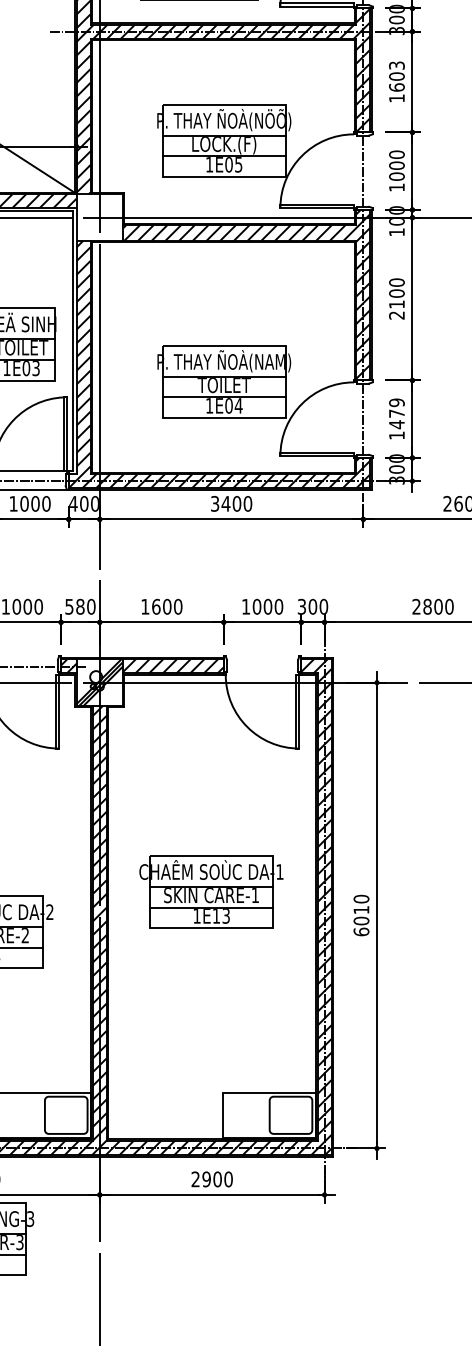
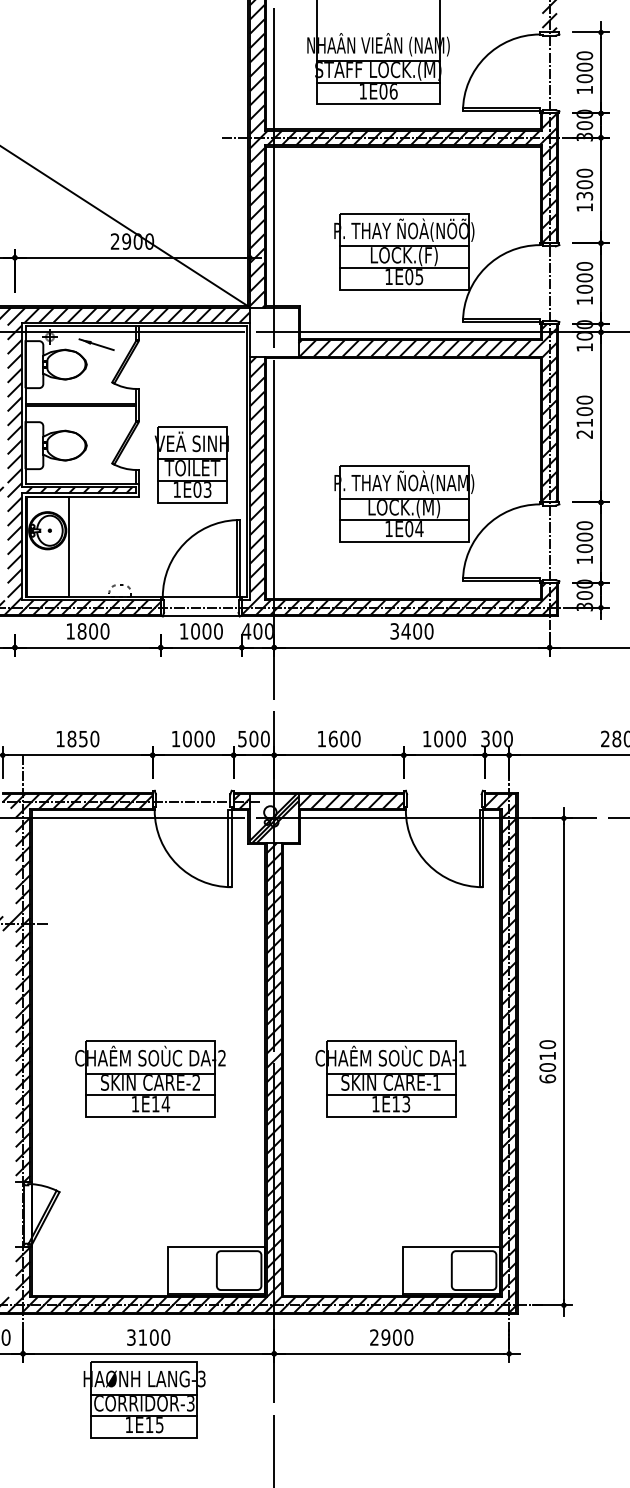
text: (396, 76) -> (584, 184), 1603 -> 1300
text: (224, 387) -> (404, 509), TOILET -> LOCK.(M)
text: (396, 414) -> (584, 537), 1479 -> 1000
text: (79, 607) -> (253, 739), 580 -> 500
part: (211, 891) -> (390, 1078), moved

